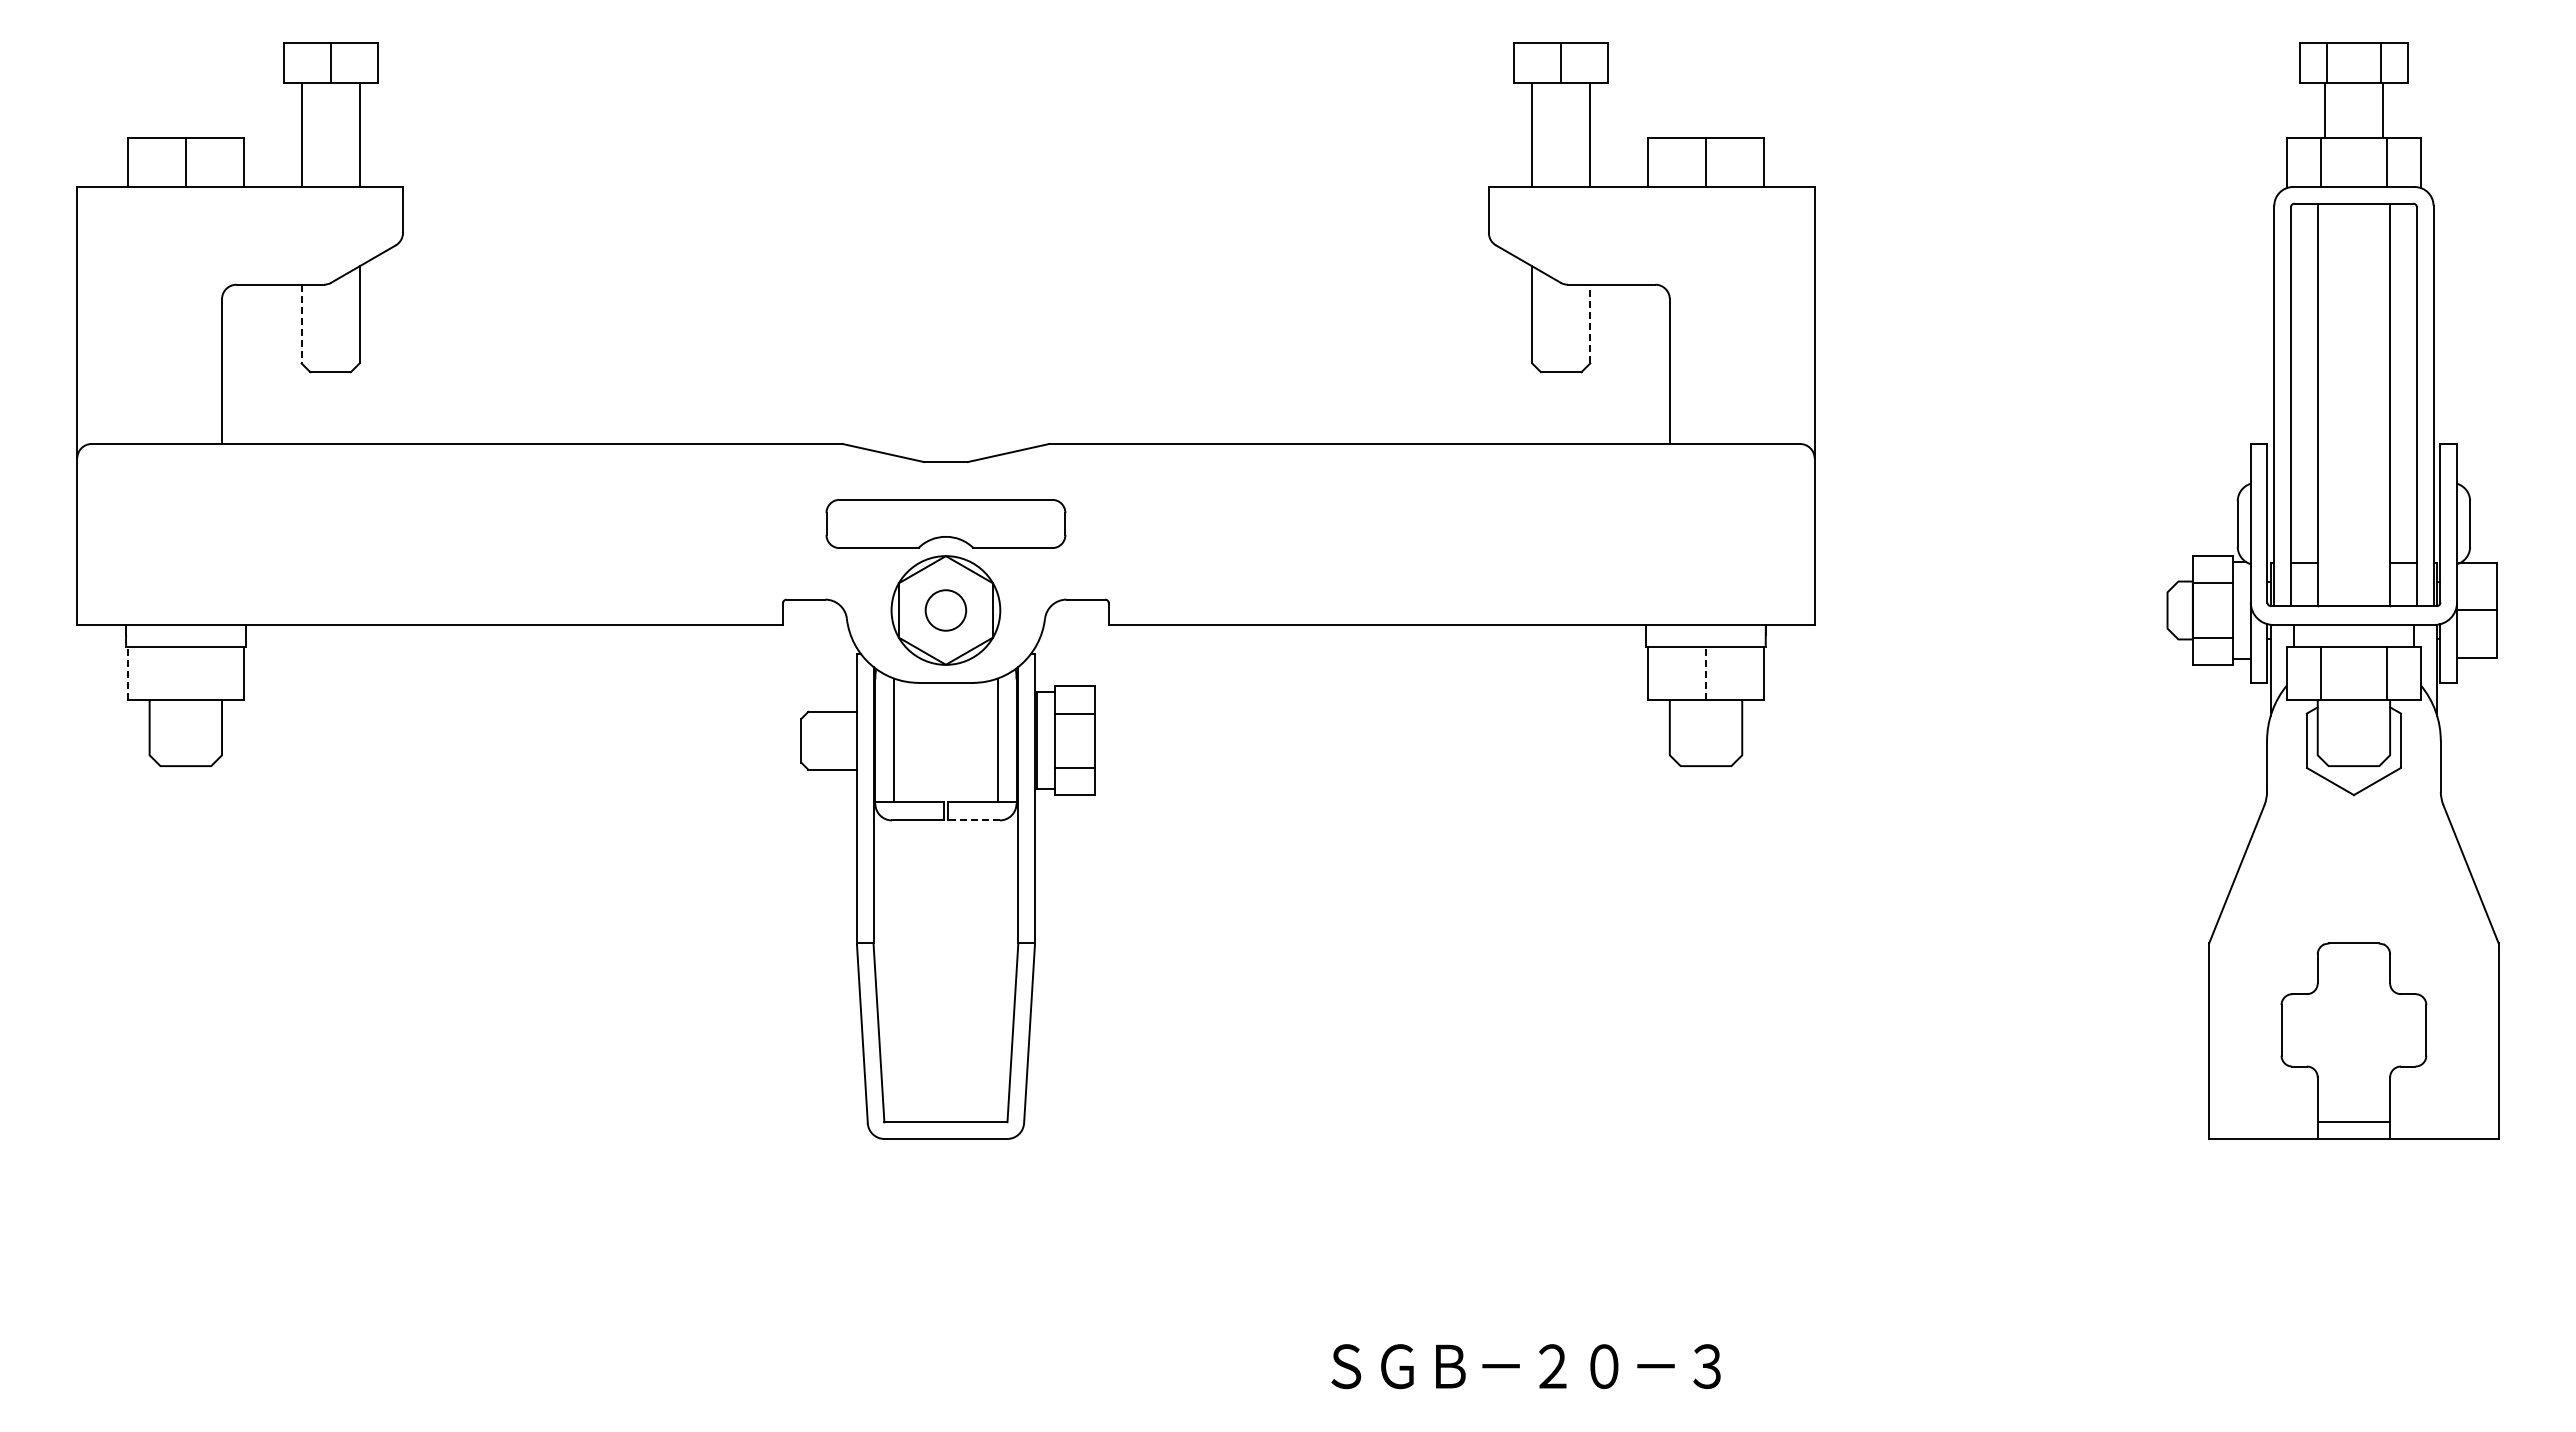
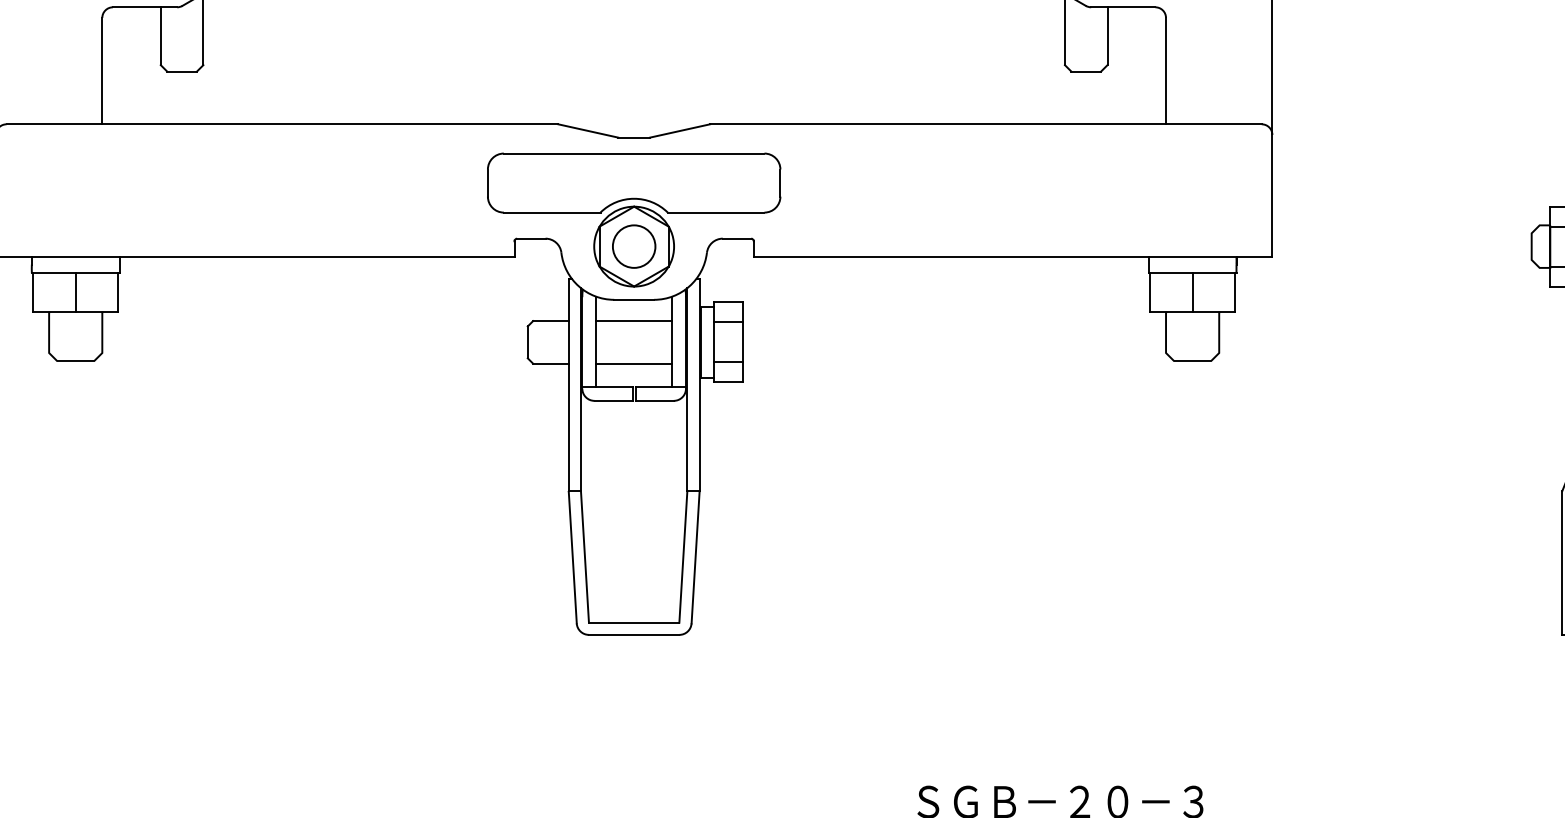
line: (1590, 323) -> (1107, 35), dashed -> solid
line: (301, 324) -> (160, 36), dashed -> solid
part: (945, 523) -> (633, 182), size x1.67
circle: (945, 610) -> (633, 246), size x1.43
line: (127, 672) -> (32, 292), dashed -> solid
line: (185, 672) -> (75, 292), added
line: (1706, 672) -> (1192, 292), dashed -> solid
line: (945, 711) -> (633, 320), added
line: (945, 769) -> (633, 363), added
line: (973, 820) -> (654, 400), dashed -> solid

